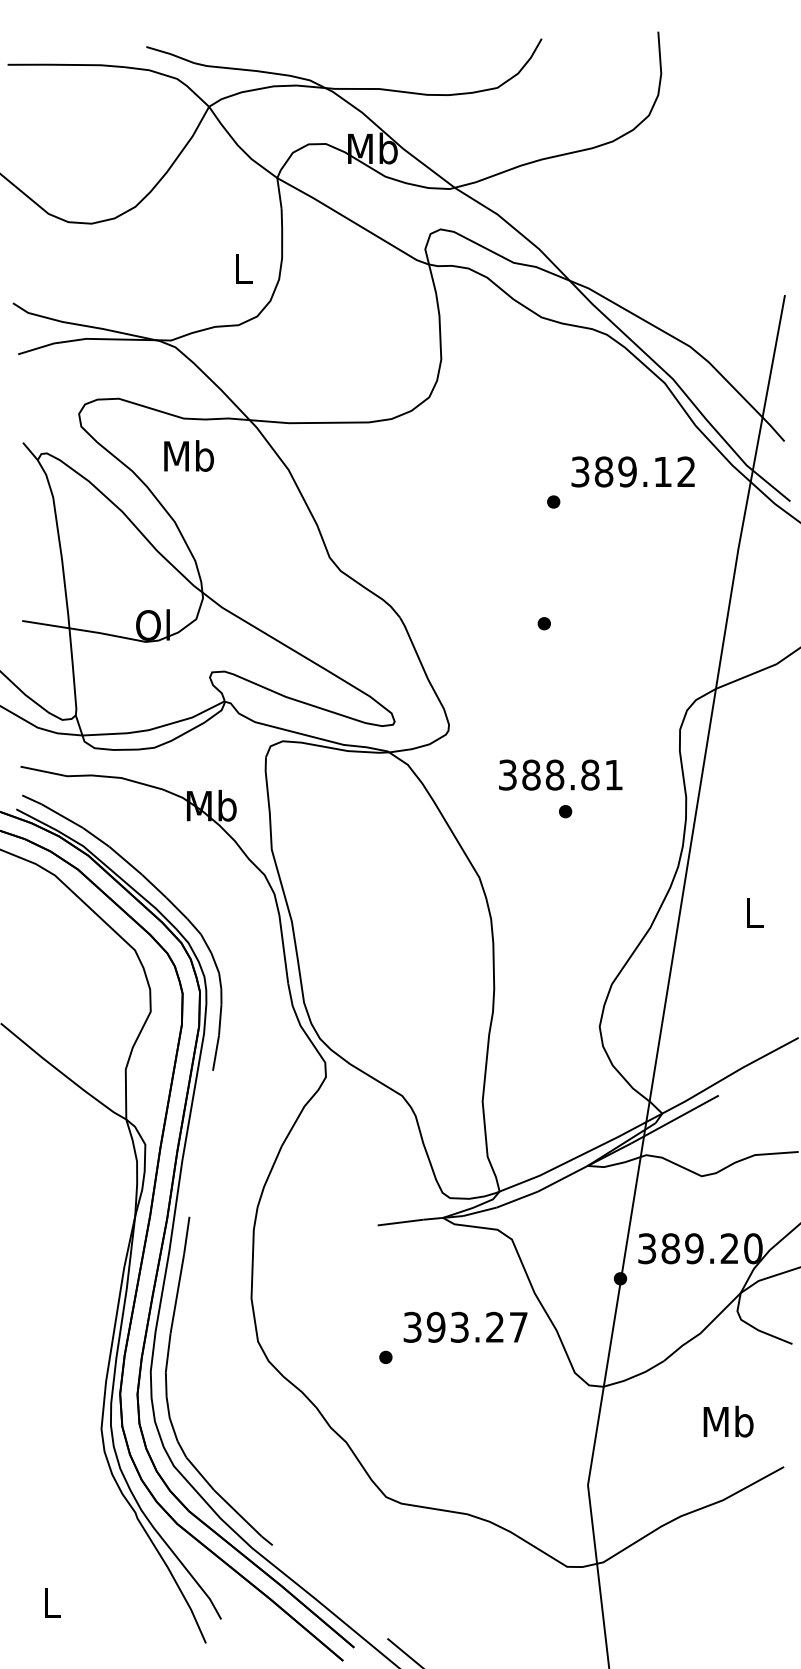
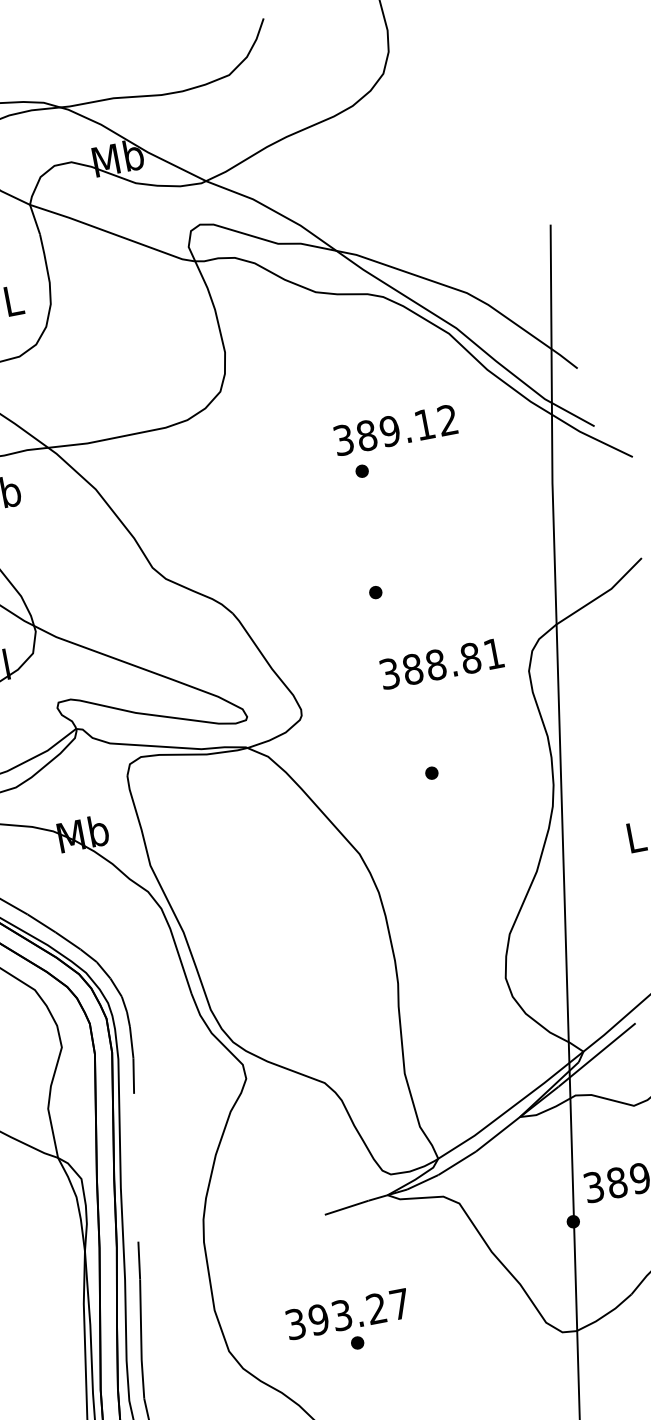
text: (632, 471) -> (394, 429), moved
text: (560, 774) -> (441, 663), moved
text: (465, 1326) -> (347, 1313), moved

